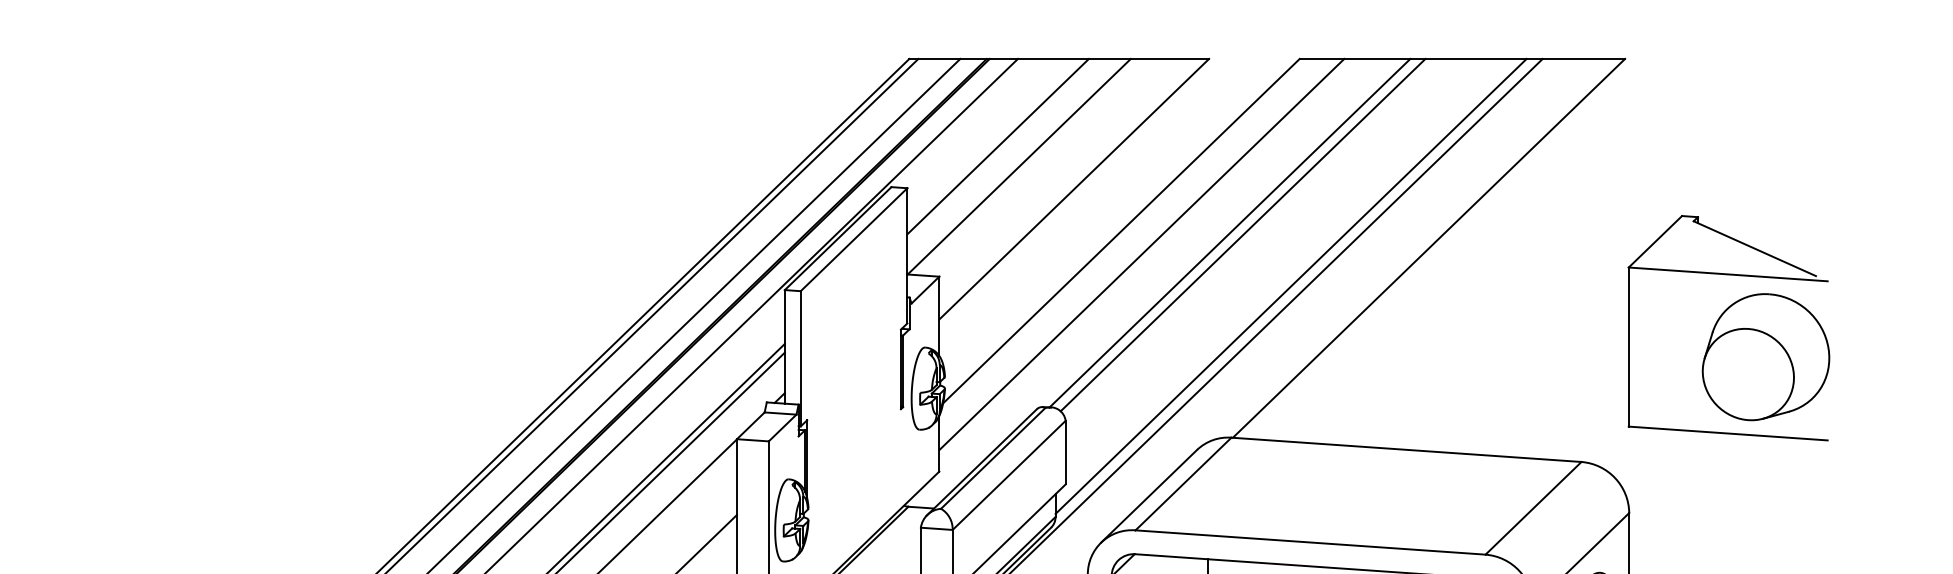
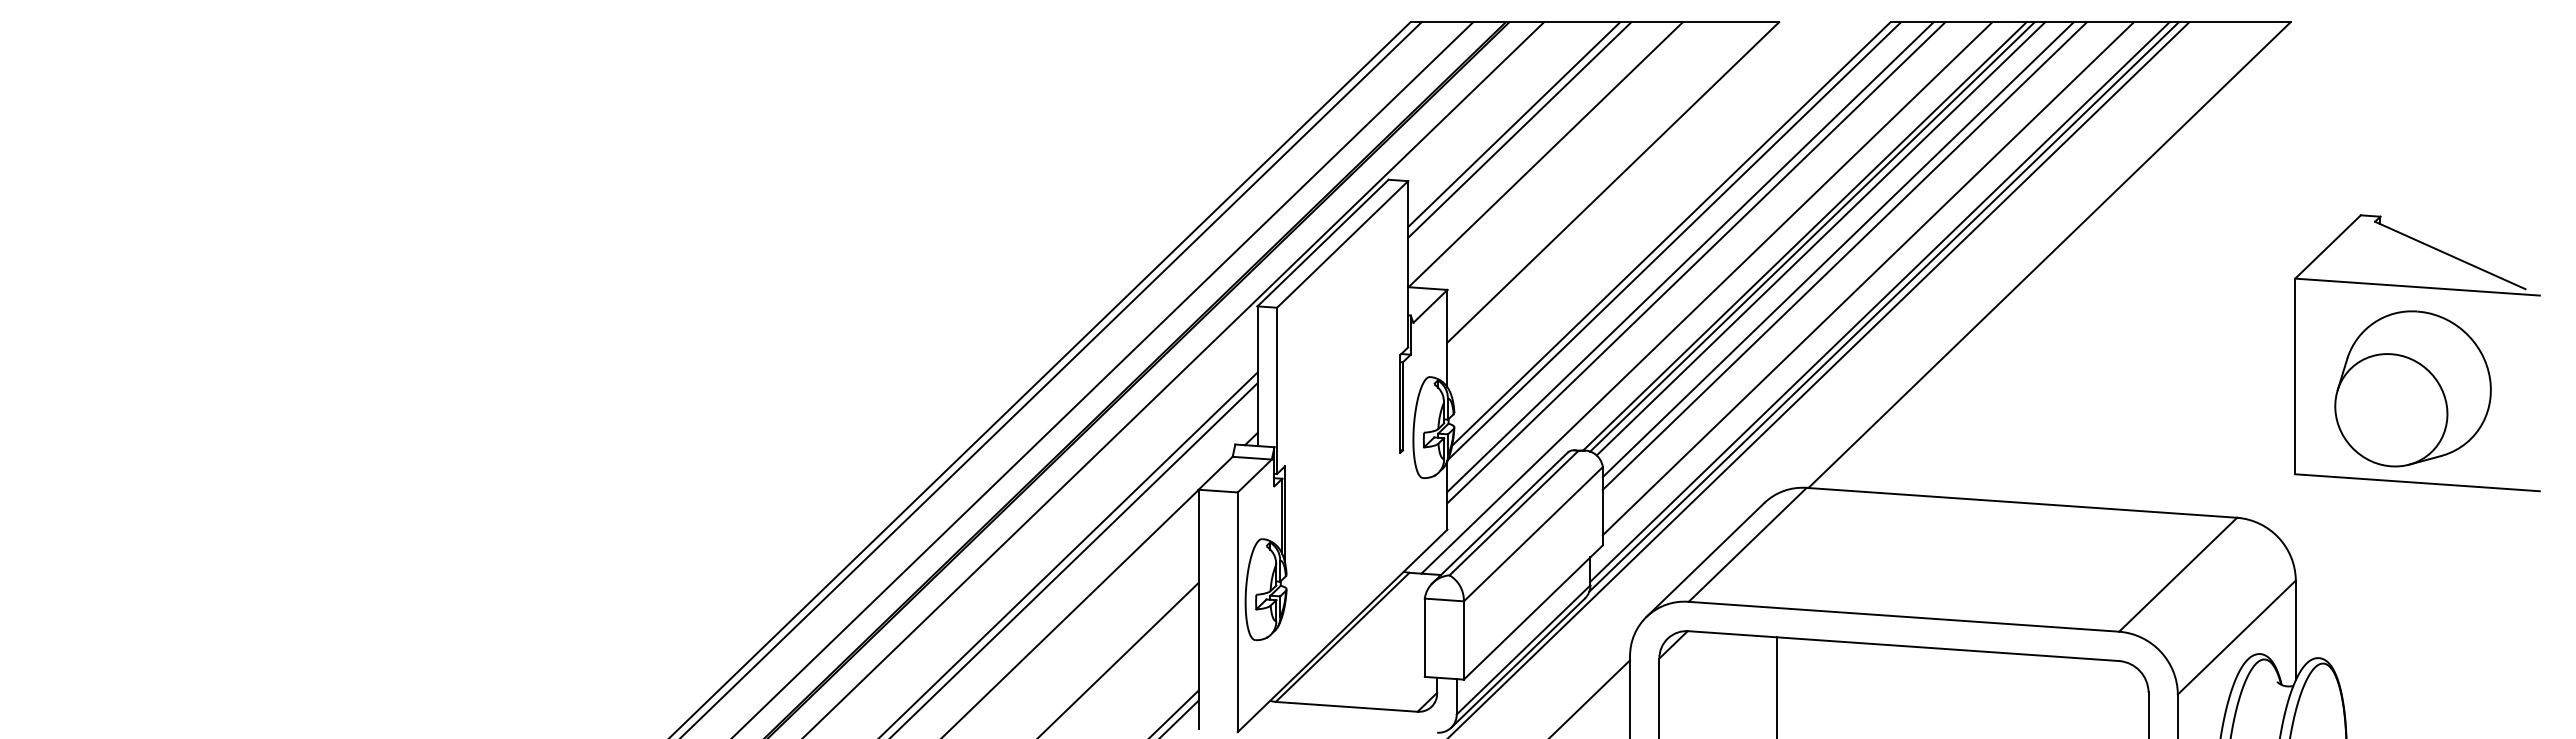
line: (993, 142) -> (1514, 124), added
line: (1235, 233) -> (1811, 236), added
line: (1123, 236) -> (1674, 240), added
line: (1256, 243) -> (1837, 249), added
line: (1262, 248) -> (1844, 255), added
line: (1136, 249) -> (1690, 256), added
line: (1281, 267) -> (1868, 278), added
line: (1149, 282) -> (1706, 297), added
line: (1293, 290) -> (1883, 306), added
part: (1765, 356) -> (2412, 388), moved

